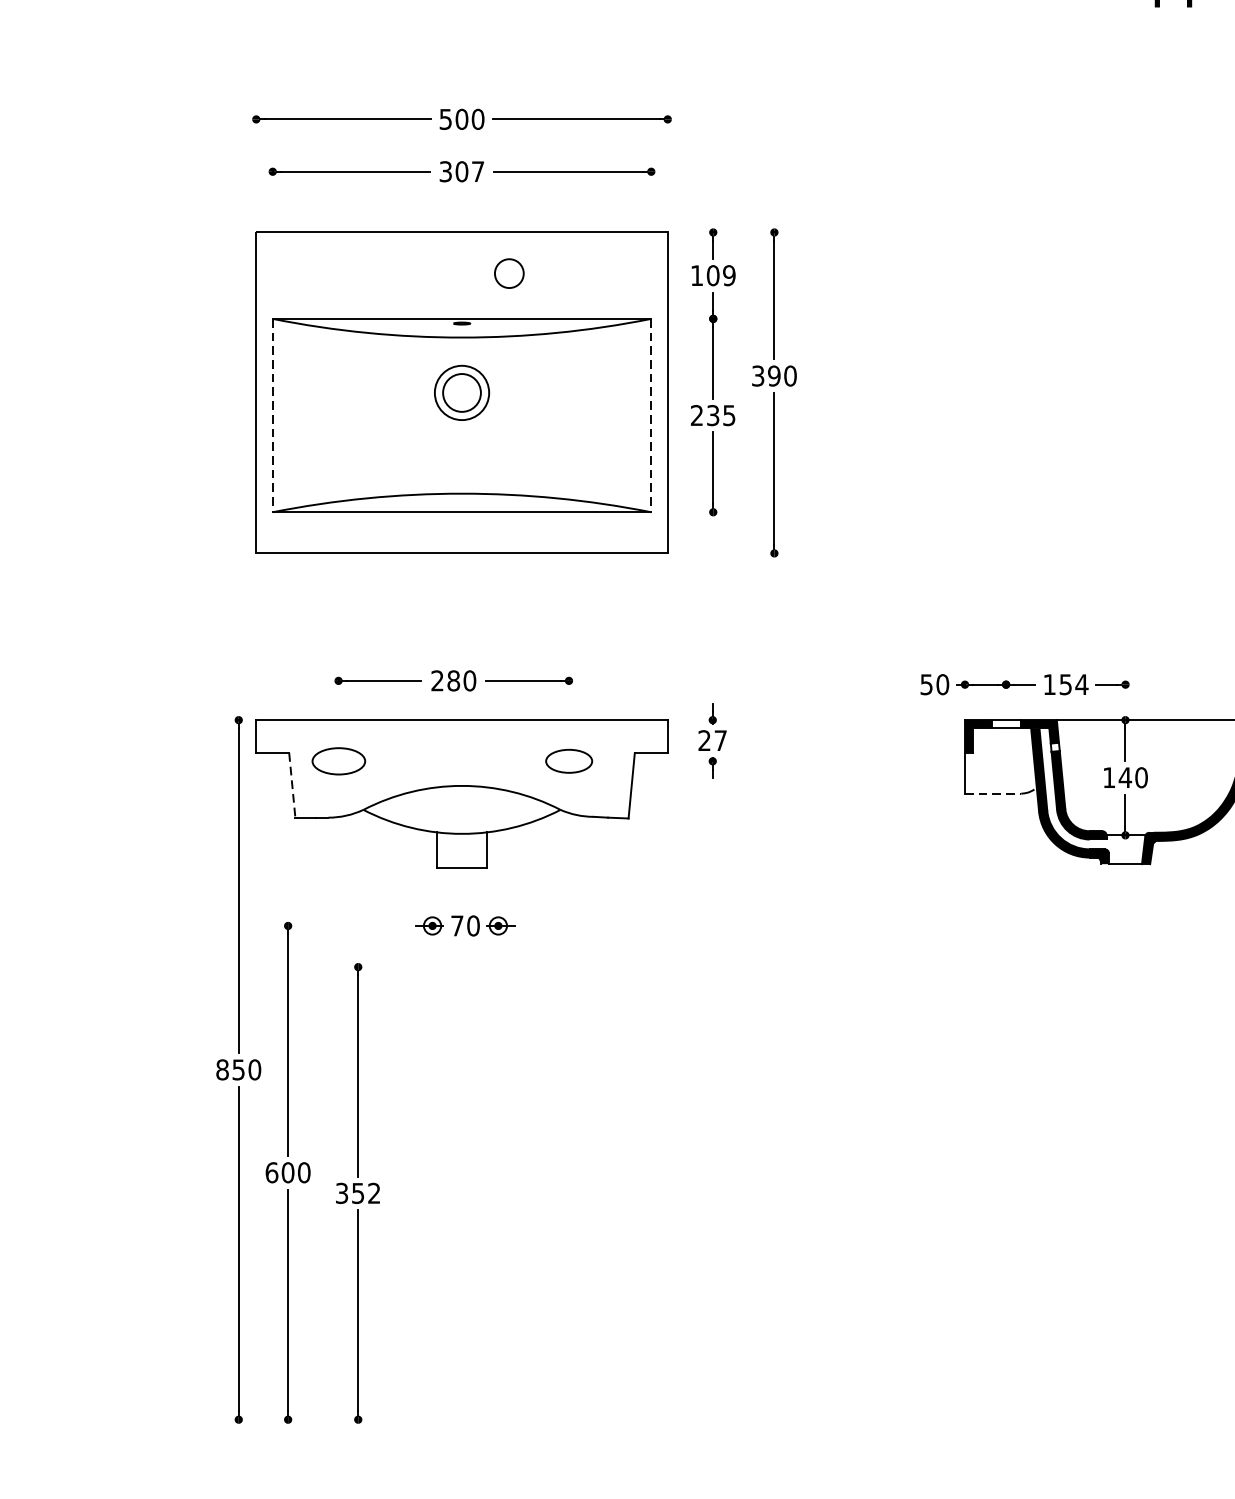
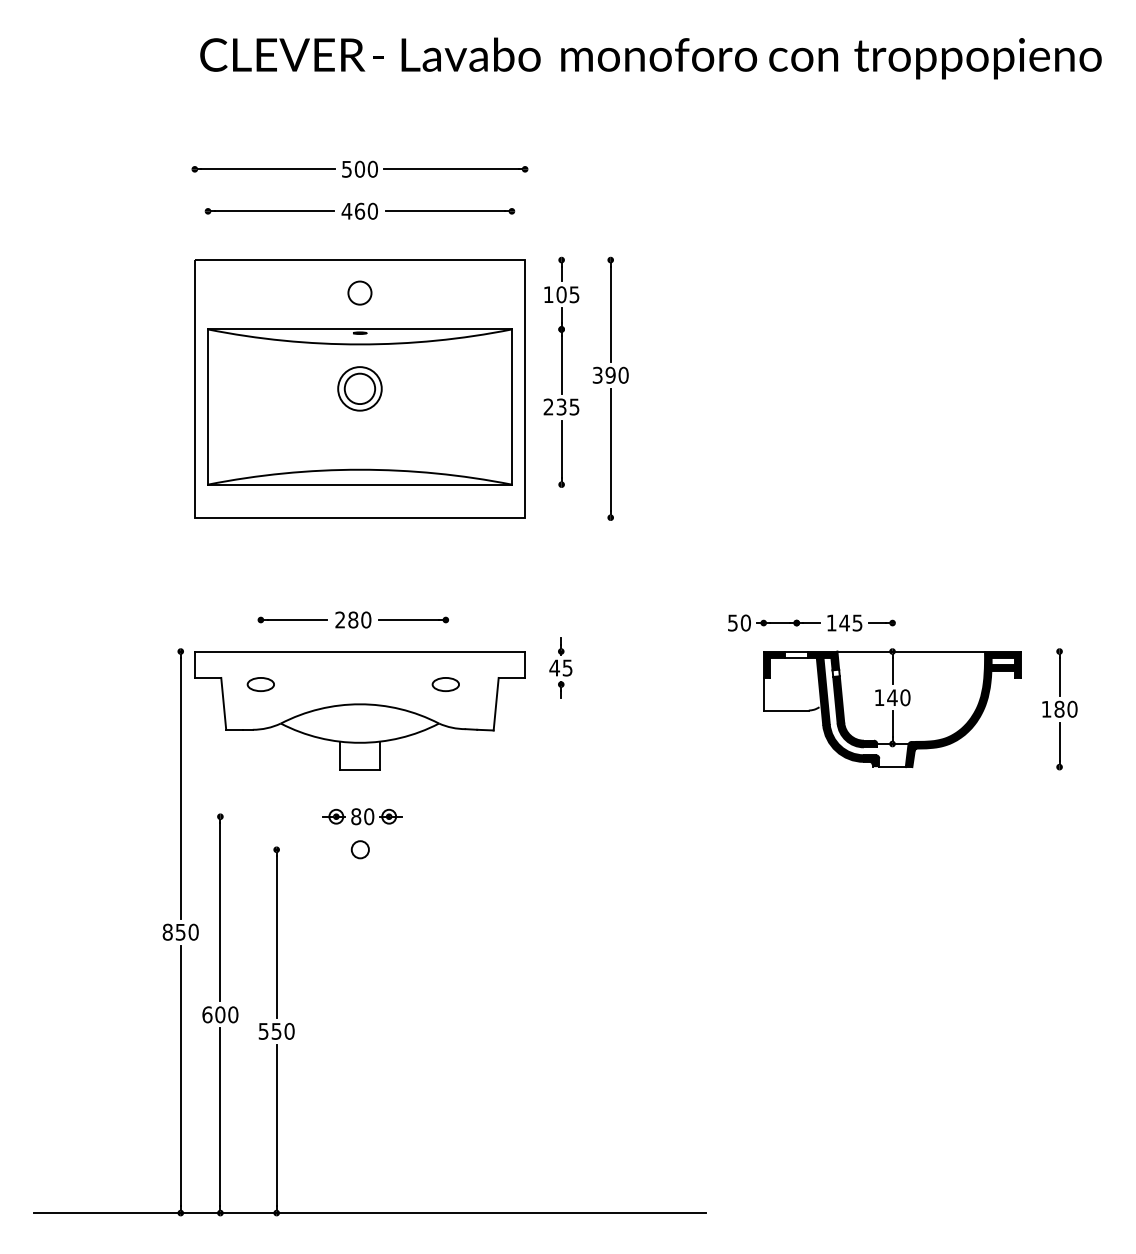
text: (461, 170) -> (359, 210), 307 -> 460
circle: (508, 272) -> (359, 292), moved
text: (729, 275) -> (574, 294), 109 -> 105
line: (273, 416) -> (208, 407), dashed -> solid
line: (650, 416) -> (511, 407), dashed -> solid
text: (1073, 683) -> (850, 622), 154 -> 145
text: (711, 740) -> (560, 667), 27 -> 45
part: (338, 761) -> (260, 684), size x0.62
part: (568, 761) -> (445, 684), size x0.71
line: (291, 786) -> (223, 704), dashed -> solid
line: (993, 793) -> (786, 710), dashed -> solid
text: (457, 925) -> (356, 816), 70 -> 80
circle: (461, 966) -> (359, 849), added
text: (358, 1192) -> (276, 1030), 352 -> 550
line: (475, 1420) -> (370, 1213), added

